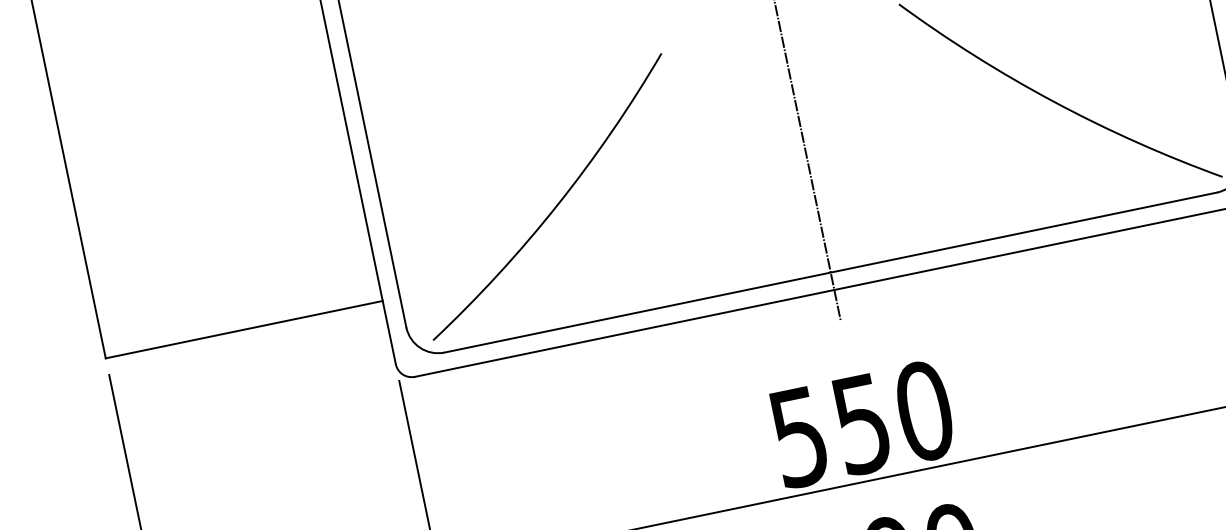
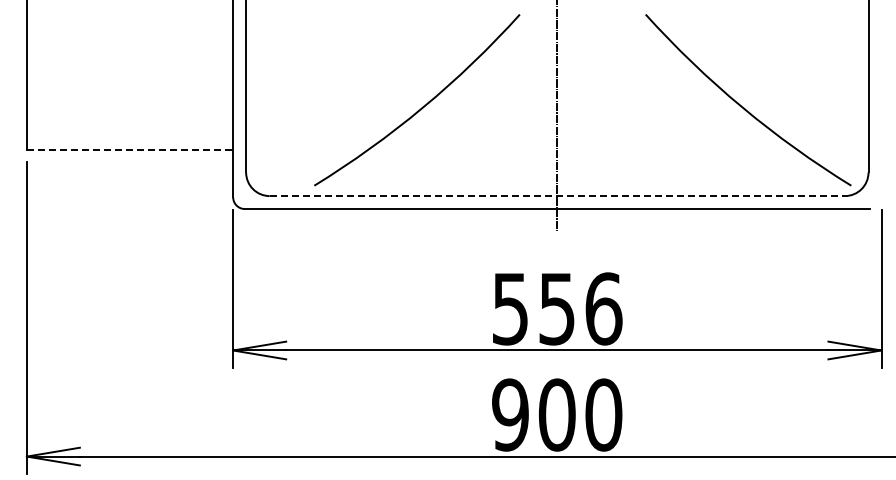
arc: (557, 202) -> (423, 105), moved
line: (831, 273) -> (557, 196), solid -> dashed
line: (245, 330) -> (130, 150), solid -> dashed
text: (923, 410) -> (603, 308), 550 -> 556

